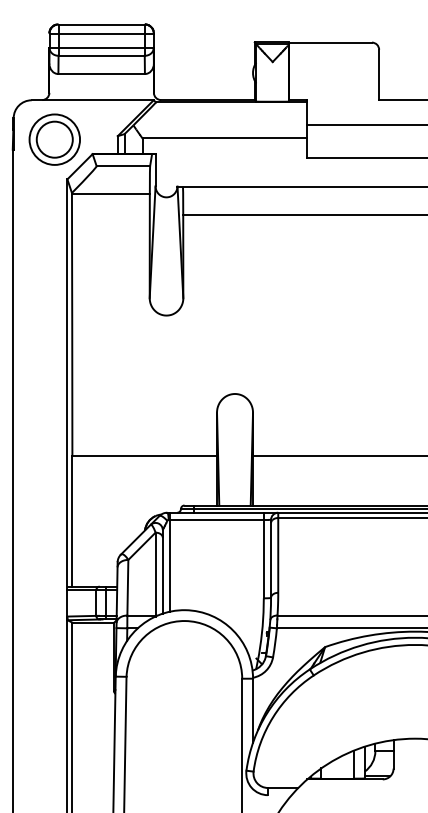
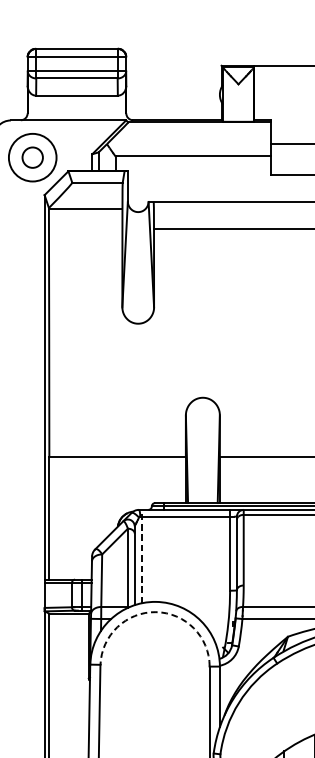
circle: (54, 139) -> (32, 157), size x0.6
line: (170, 562) -> (141, 556), solid -> dashed
arc: (185, 621) -> (156, 612), solid -> dashed

